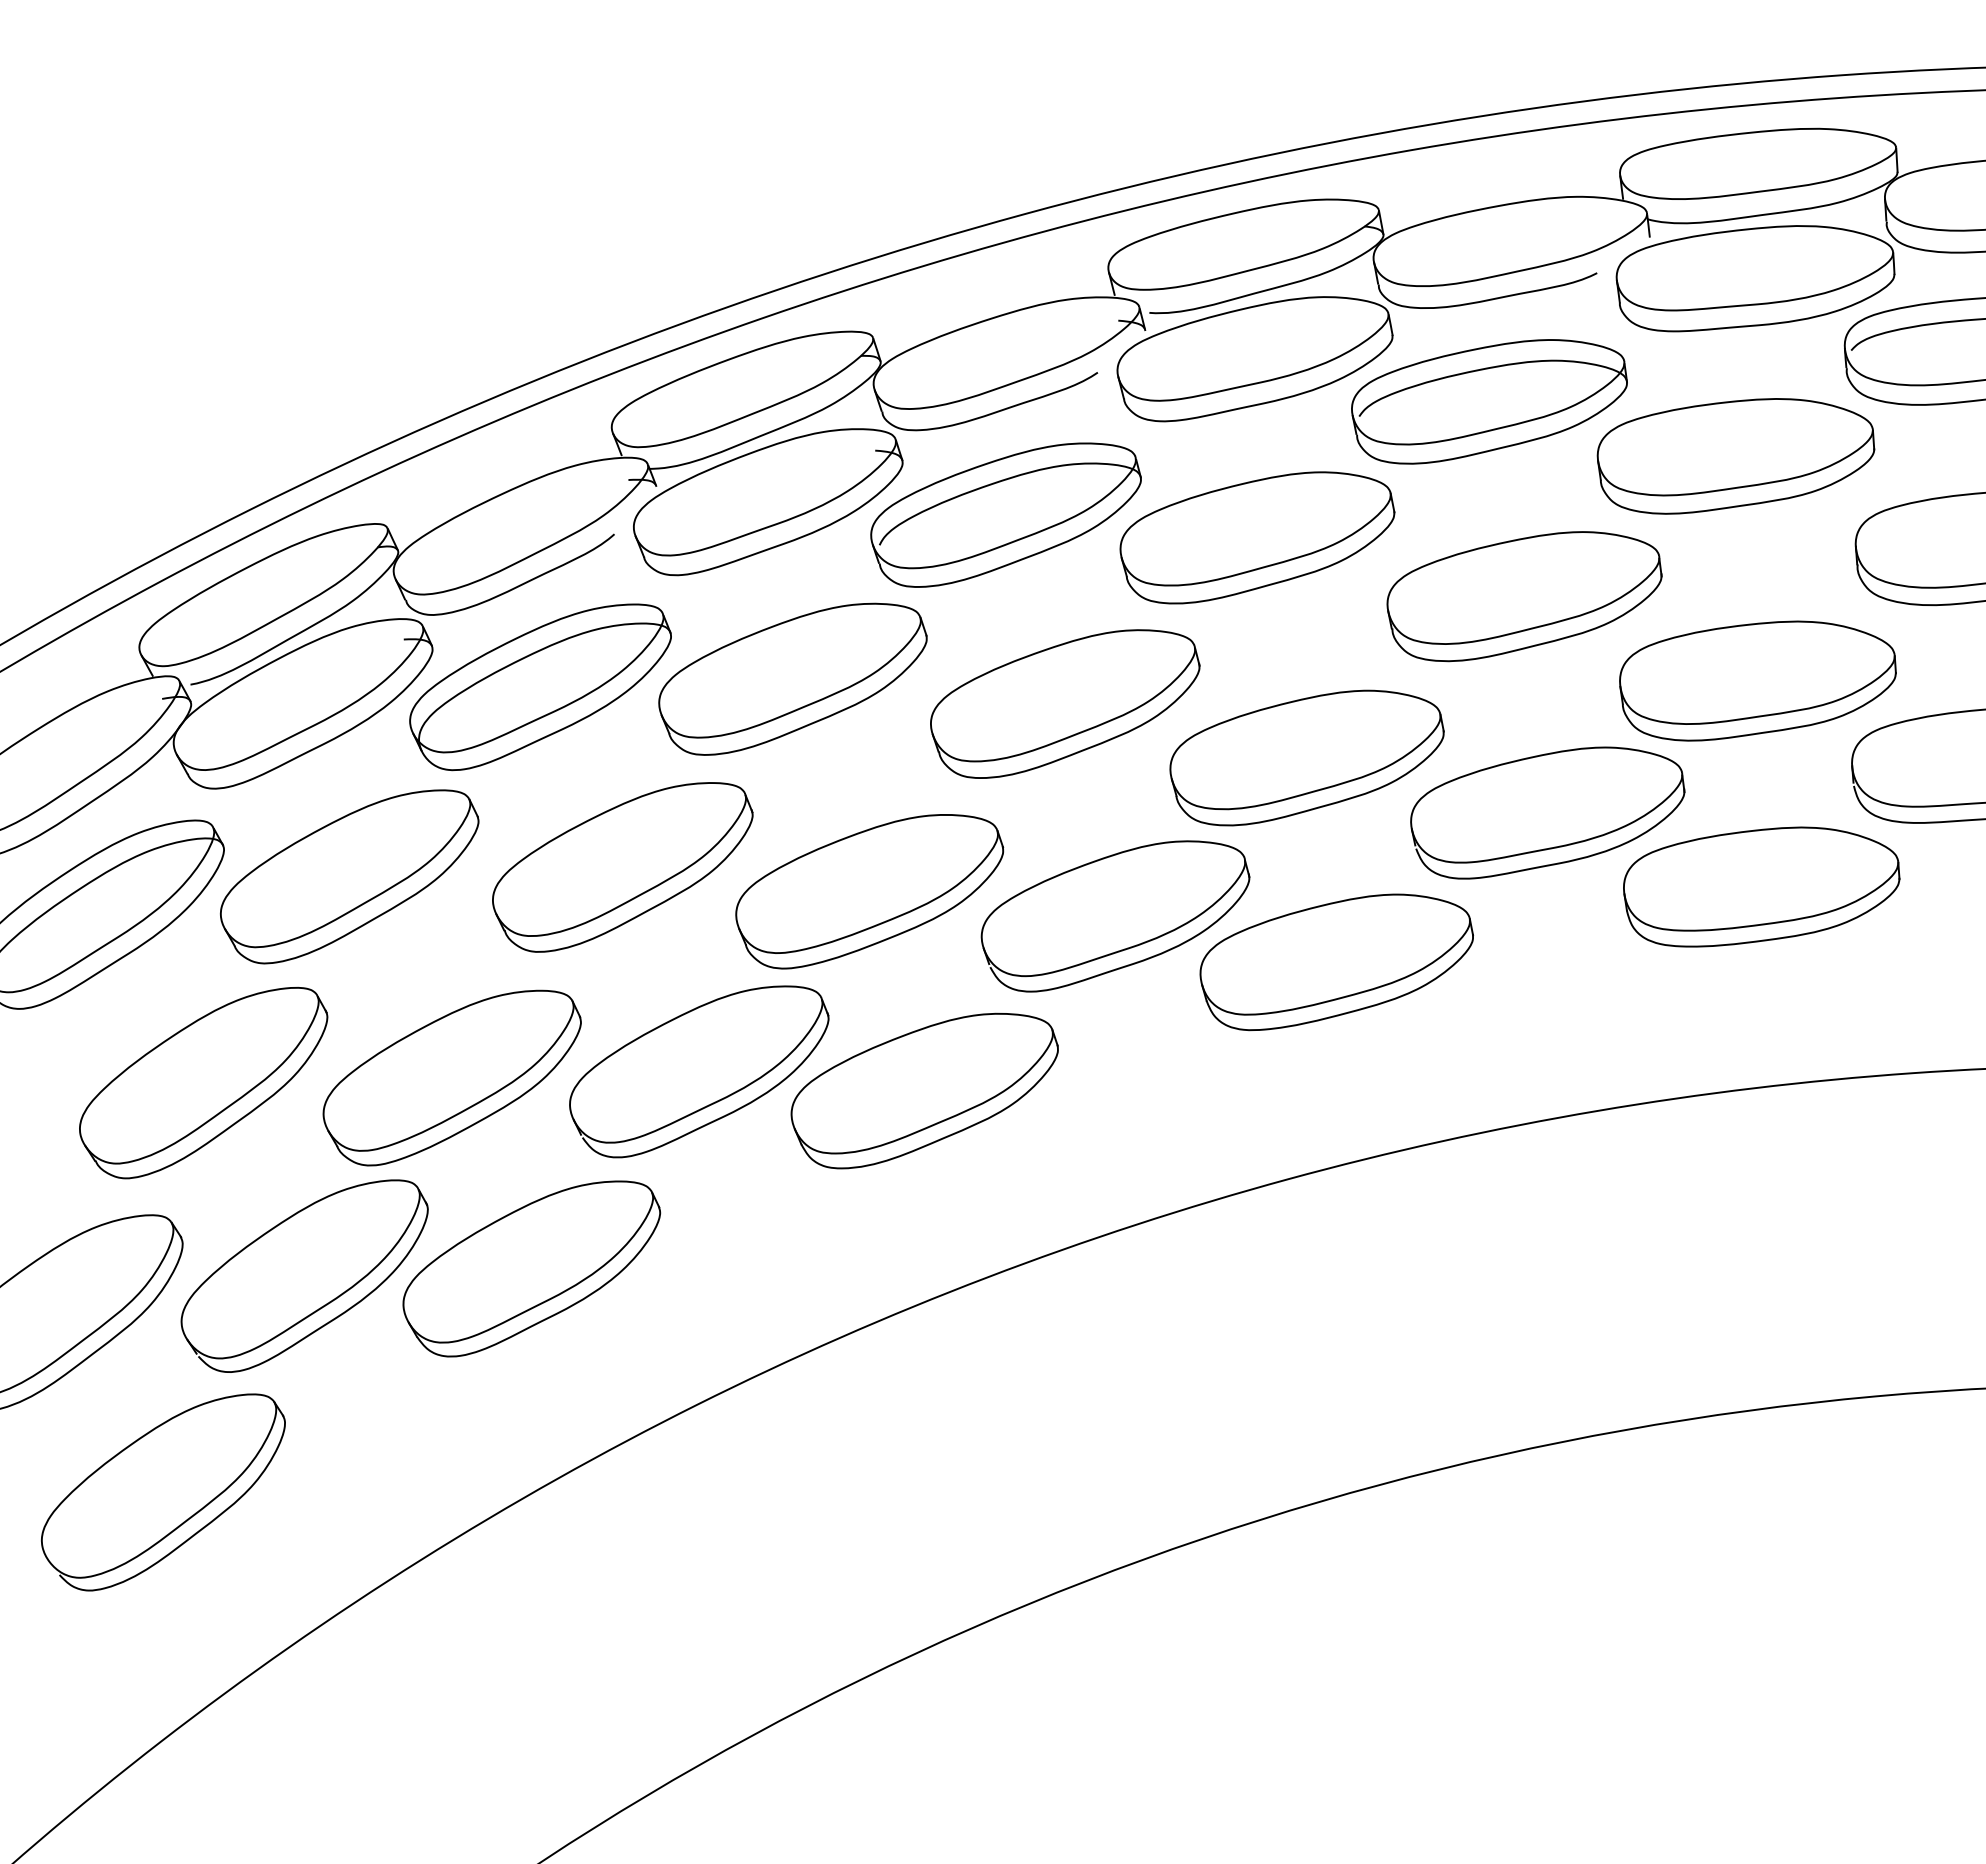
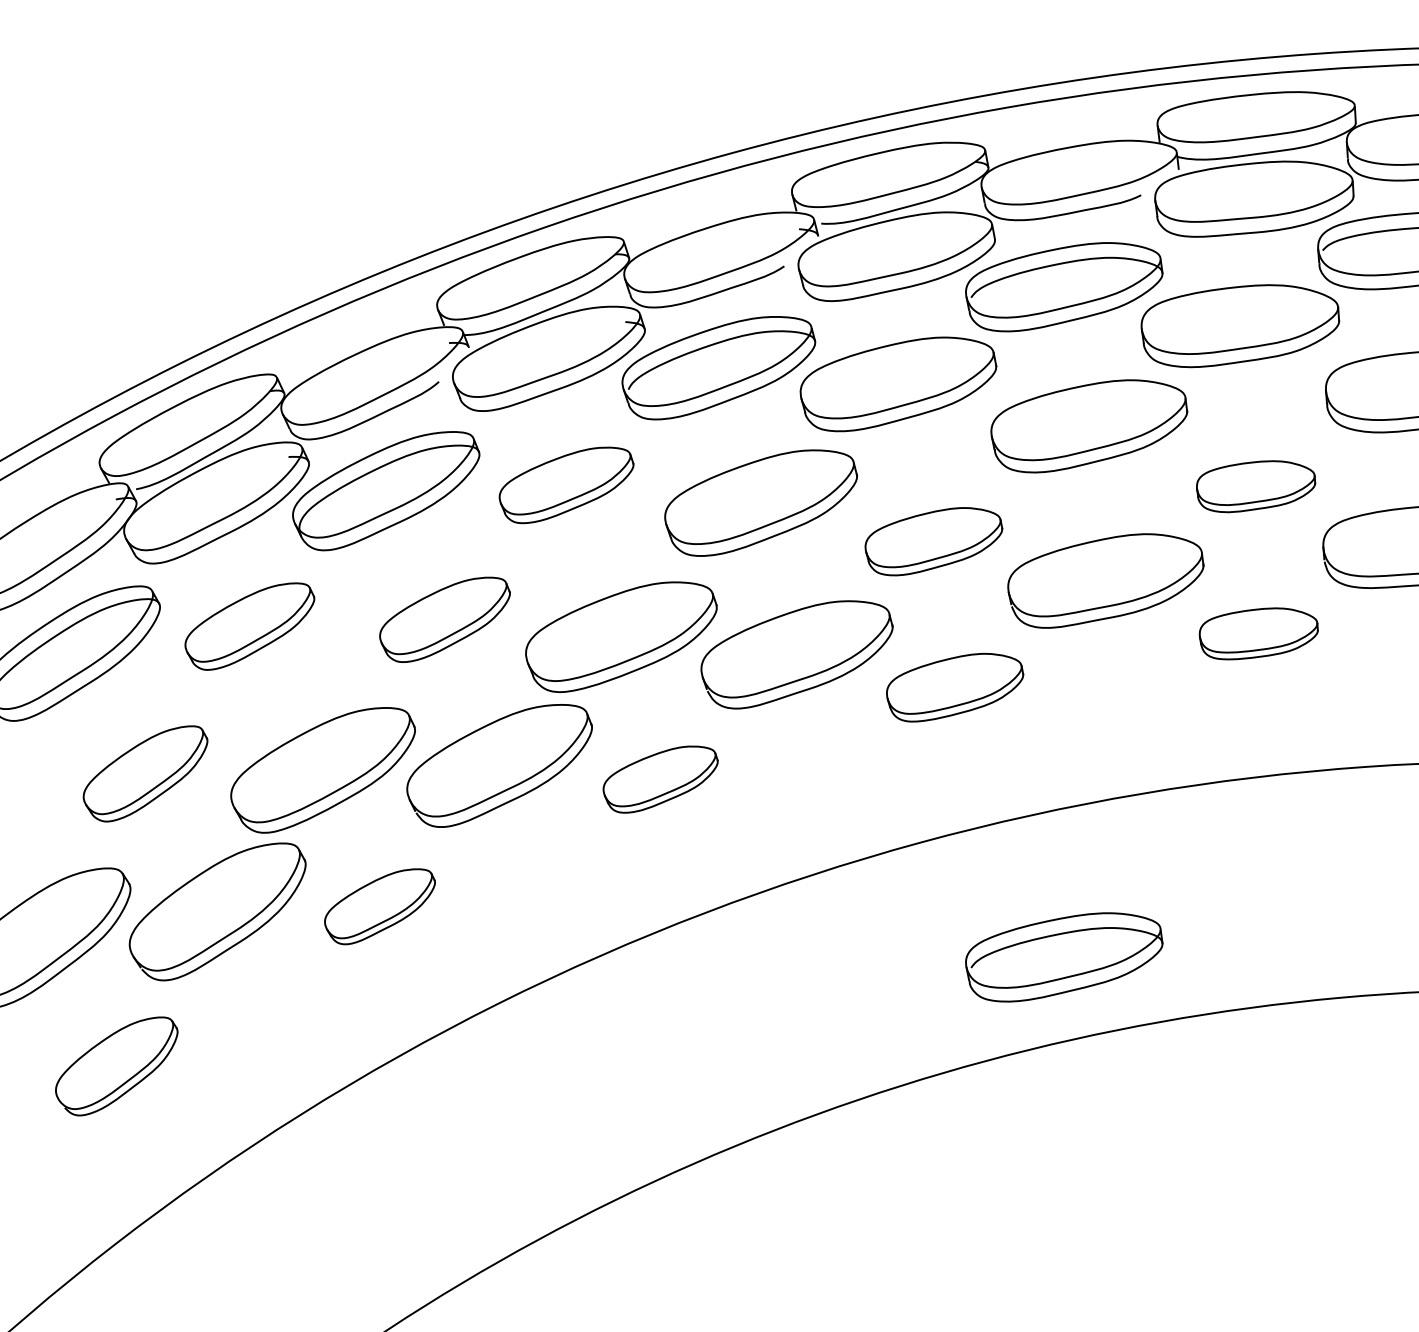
part: (792, 678) -> (566, 484), size x0.7
part: (1757, 680) -> (1255, 486), size x0.6
part: (1306, 757) -> (933, 541), size x0.7
part: (622, 867) -> (444, 619), size x0.7
part: (349, 876) -> (249, 626), size x0.7
part: (1761, 886) -> (1258, 633), size x0.6
part: (1336, 962) -> (954, 687), size x0.7
part: (203, 1082) -> (145, 773), size x0.7
part: (924, 1090) -> (660, 779), size x0.6
part: (531, 1268) -> (379, 906), size x0.6
part: (1489, 1339) -> (1064, 957), added
part: (163, 1492) -> (116, 1066), size x0.7

